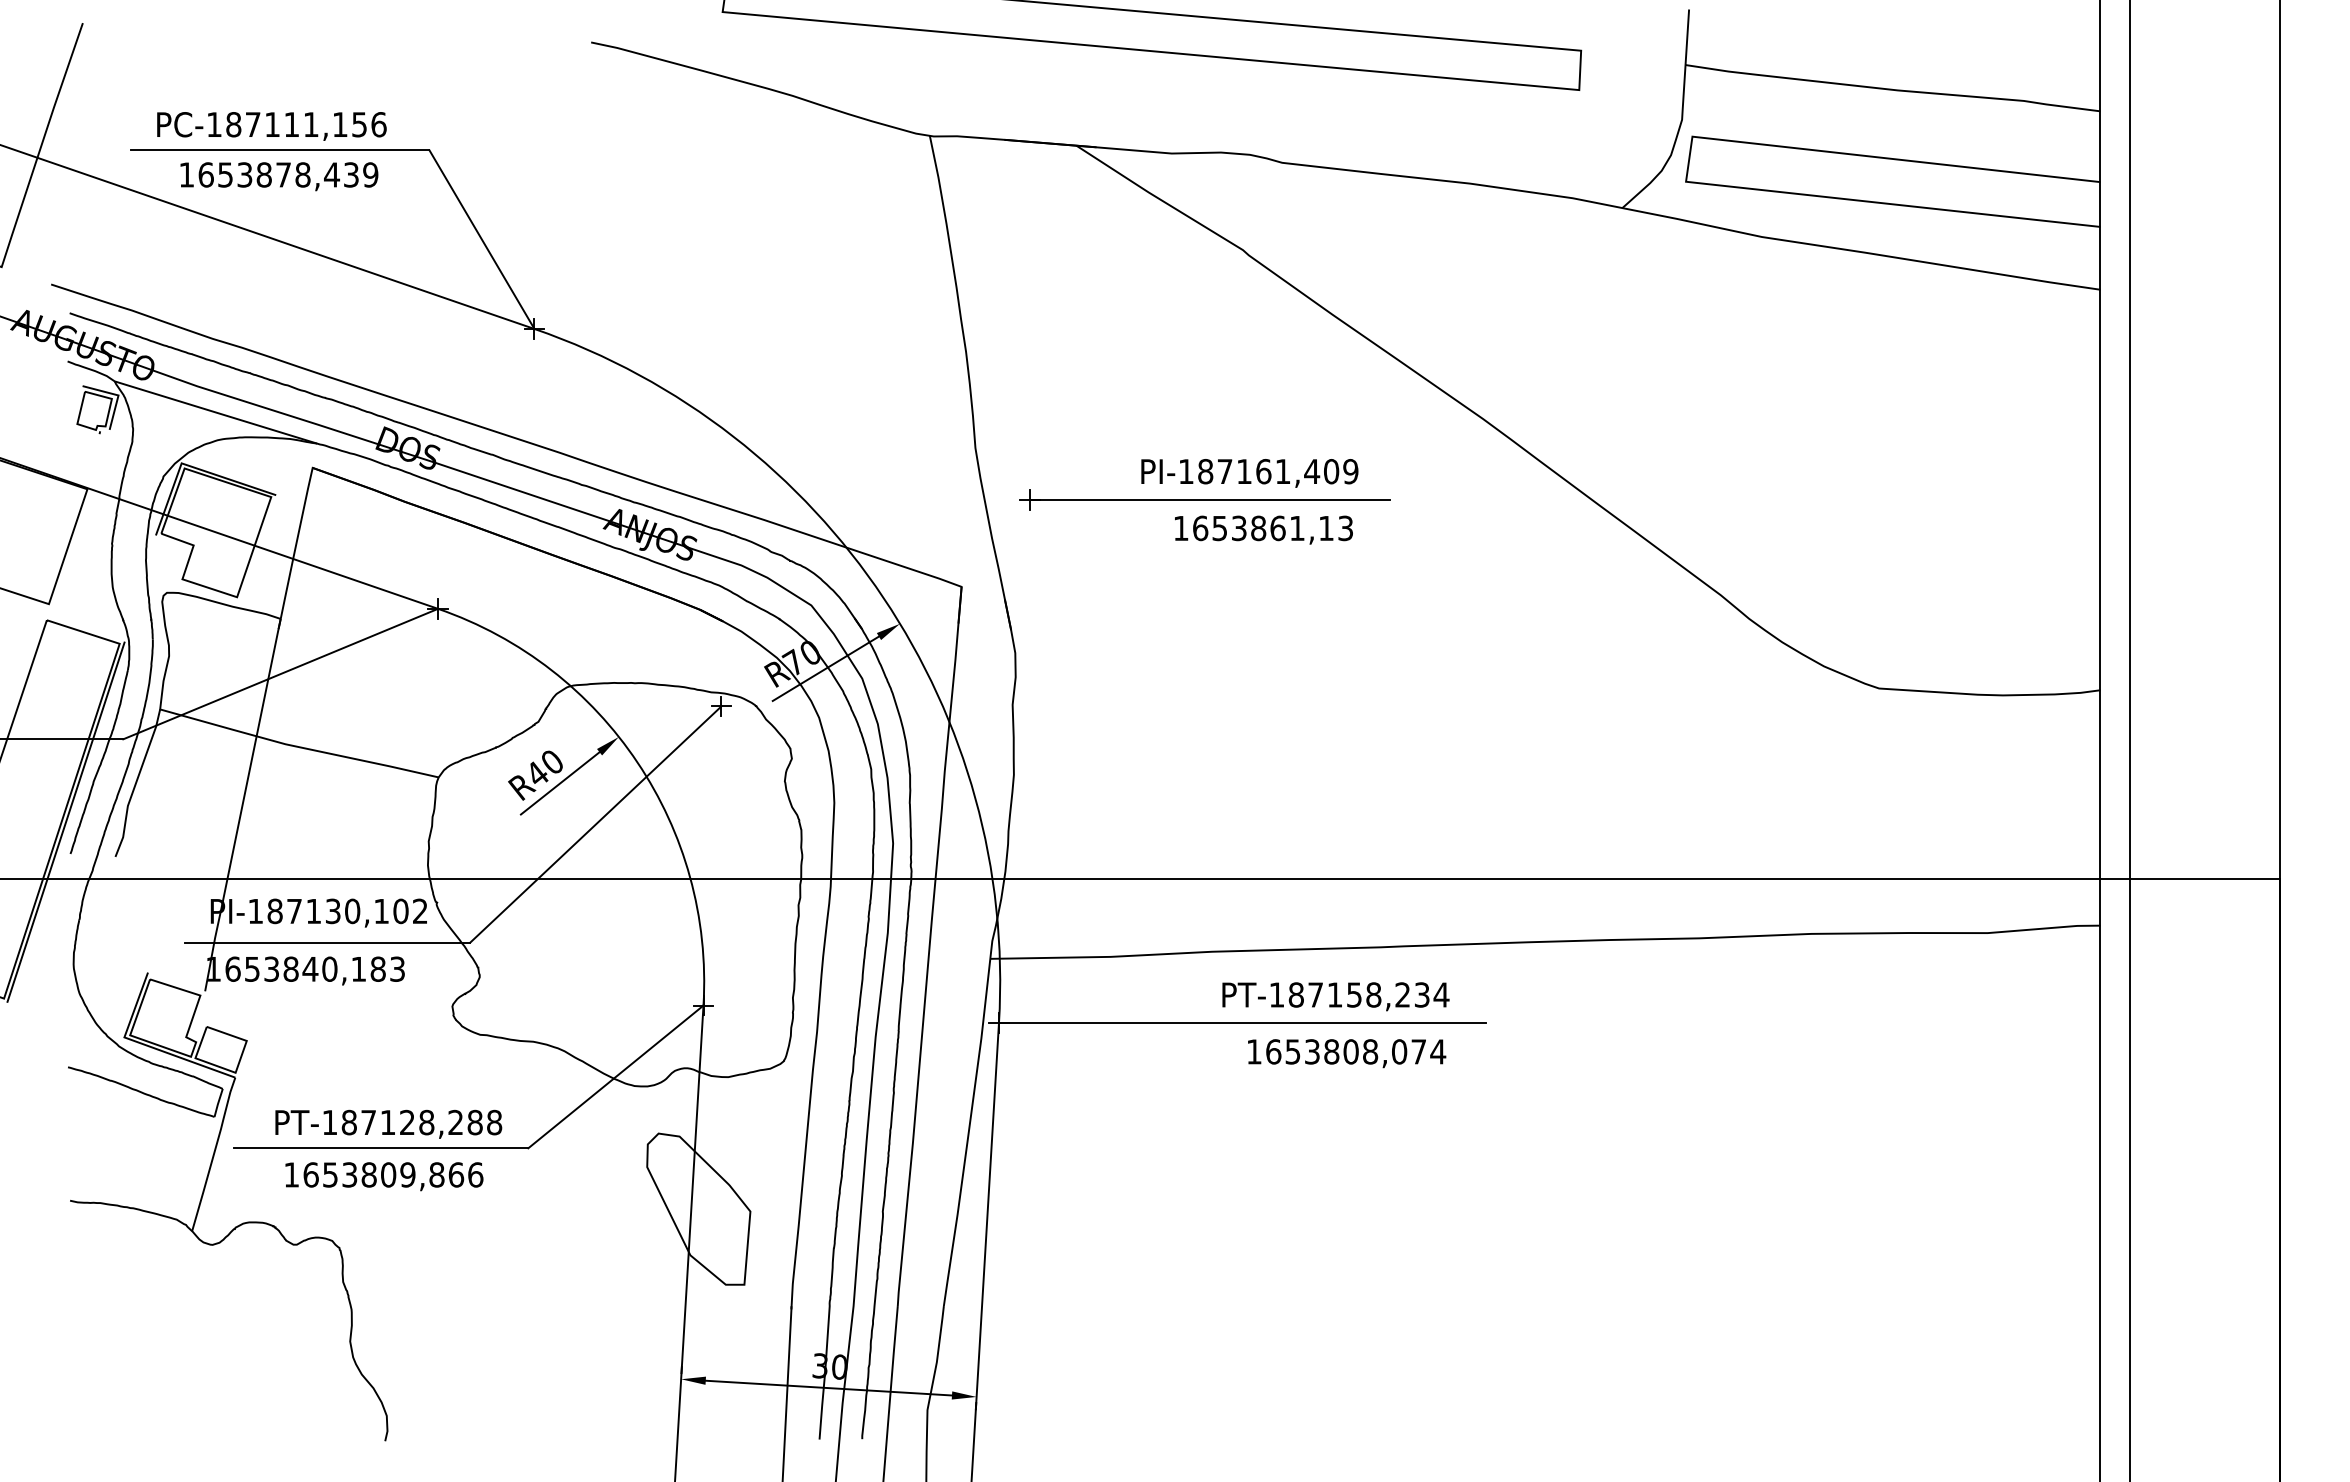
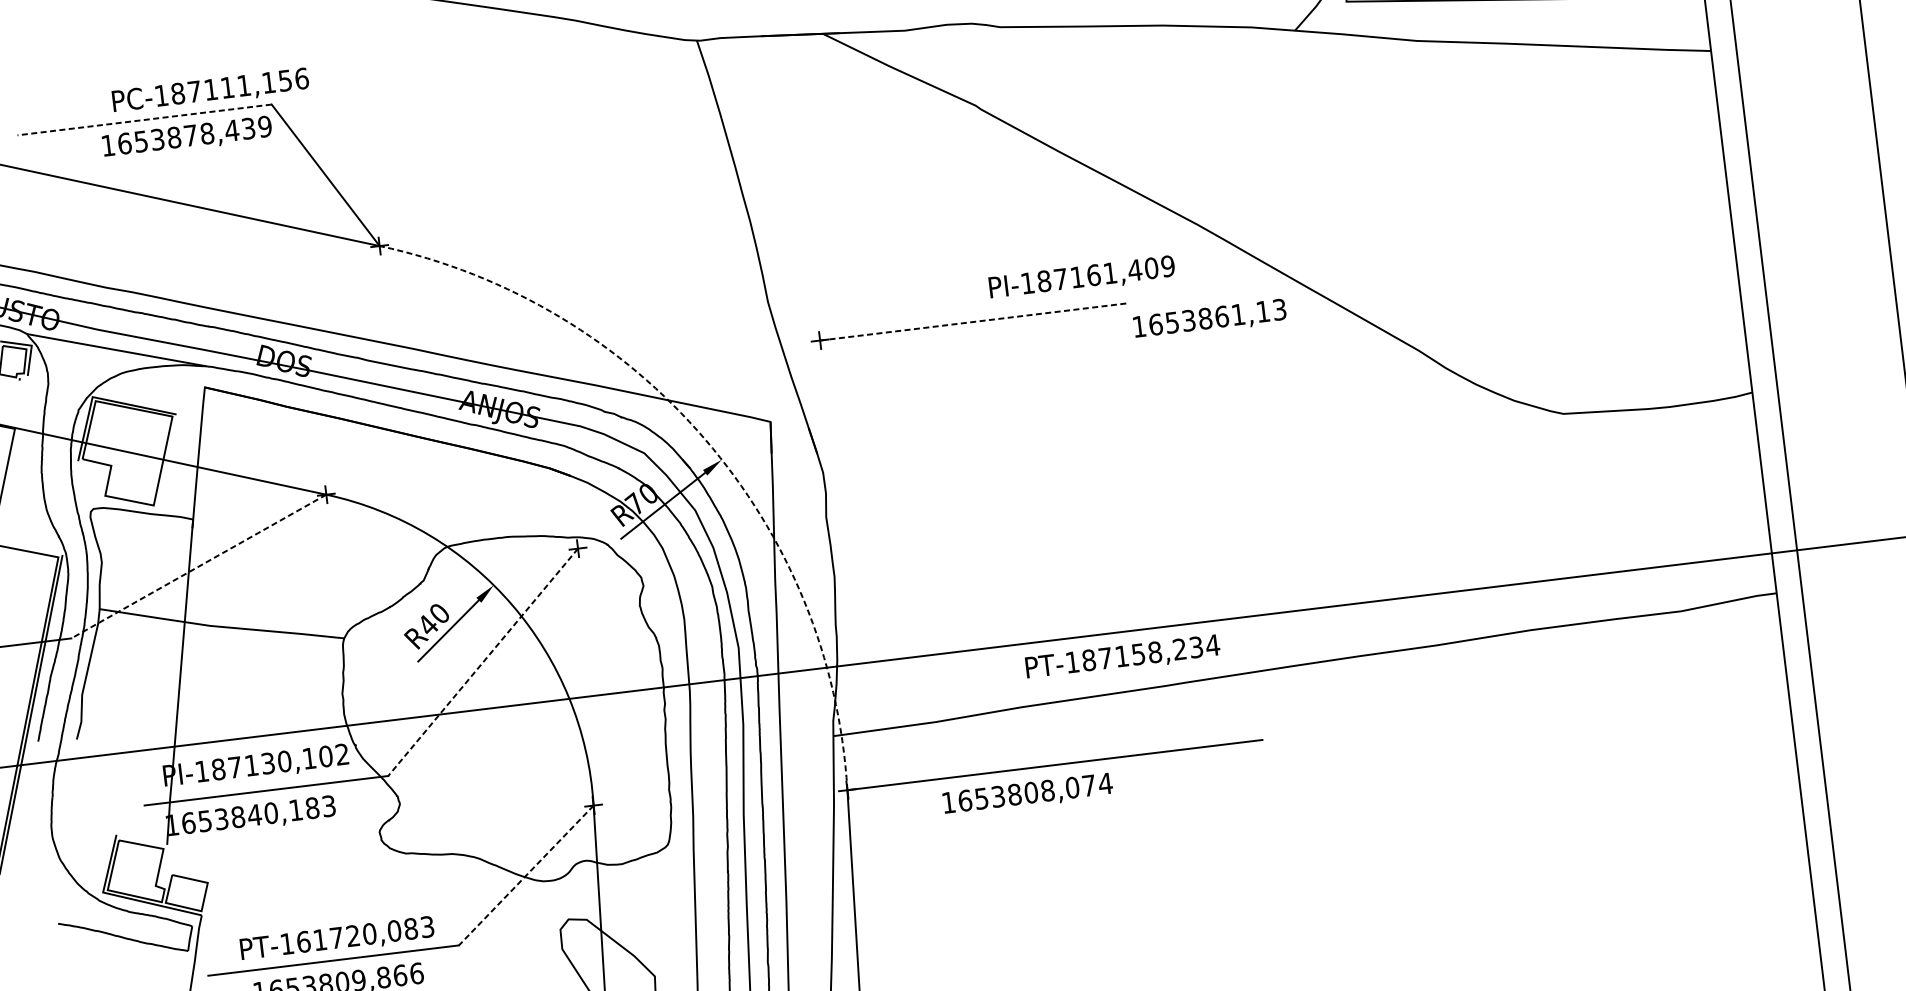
text: (271, 126) -> (210, 91), moved
line: (279, 150) -> (143, 120), solid -> dashed
text: (279, 176) -> (187, 137), moved
text: (1249, 473) -> (1081, 278), moved
line: (1210, 499) -> (973, 321), solid -> dashed
text: (1263, 529) -> (1209, 319), moved
arc: (883, 597) -> (705, 439), solid -> dashed
line: (280, 674) -> (198, 566), solid -> dashed
line: (595, 824) -> (482, 662), solid -> dashed
text: (1335, 996) -> (1122, 657), moved
text: (1347, 1053) -> (1028, 794), moved
line: (615, 1076) -> (525, 875), solid -> dashed
text: (421, 1122) -> (365, 934), PT-187128,288 -> PT-161720,083

